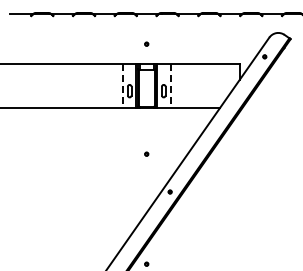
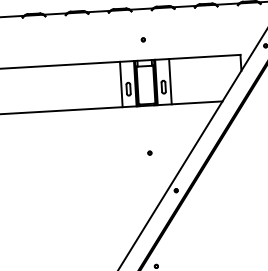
line: (122, 86) -> (120, 84), dashed -> solid
line: (170, 86) -> (170, 81), dashed -> solid

